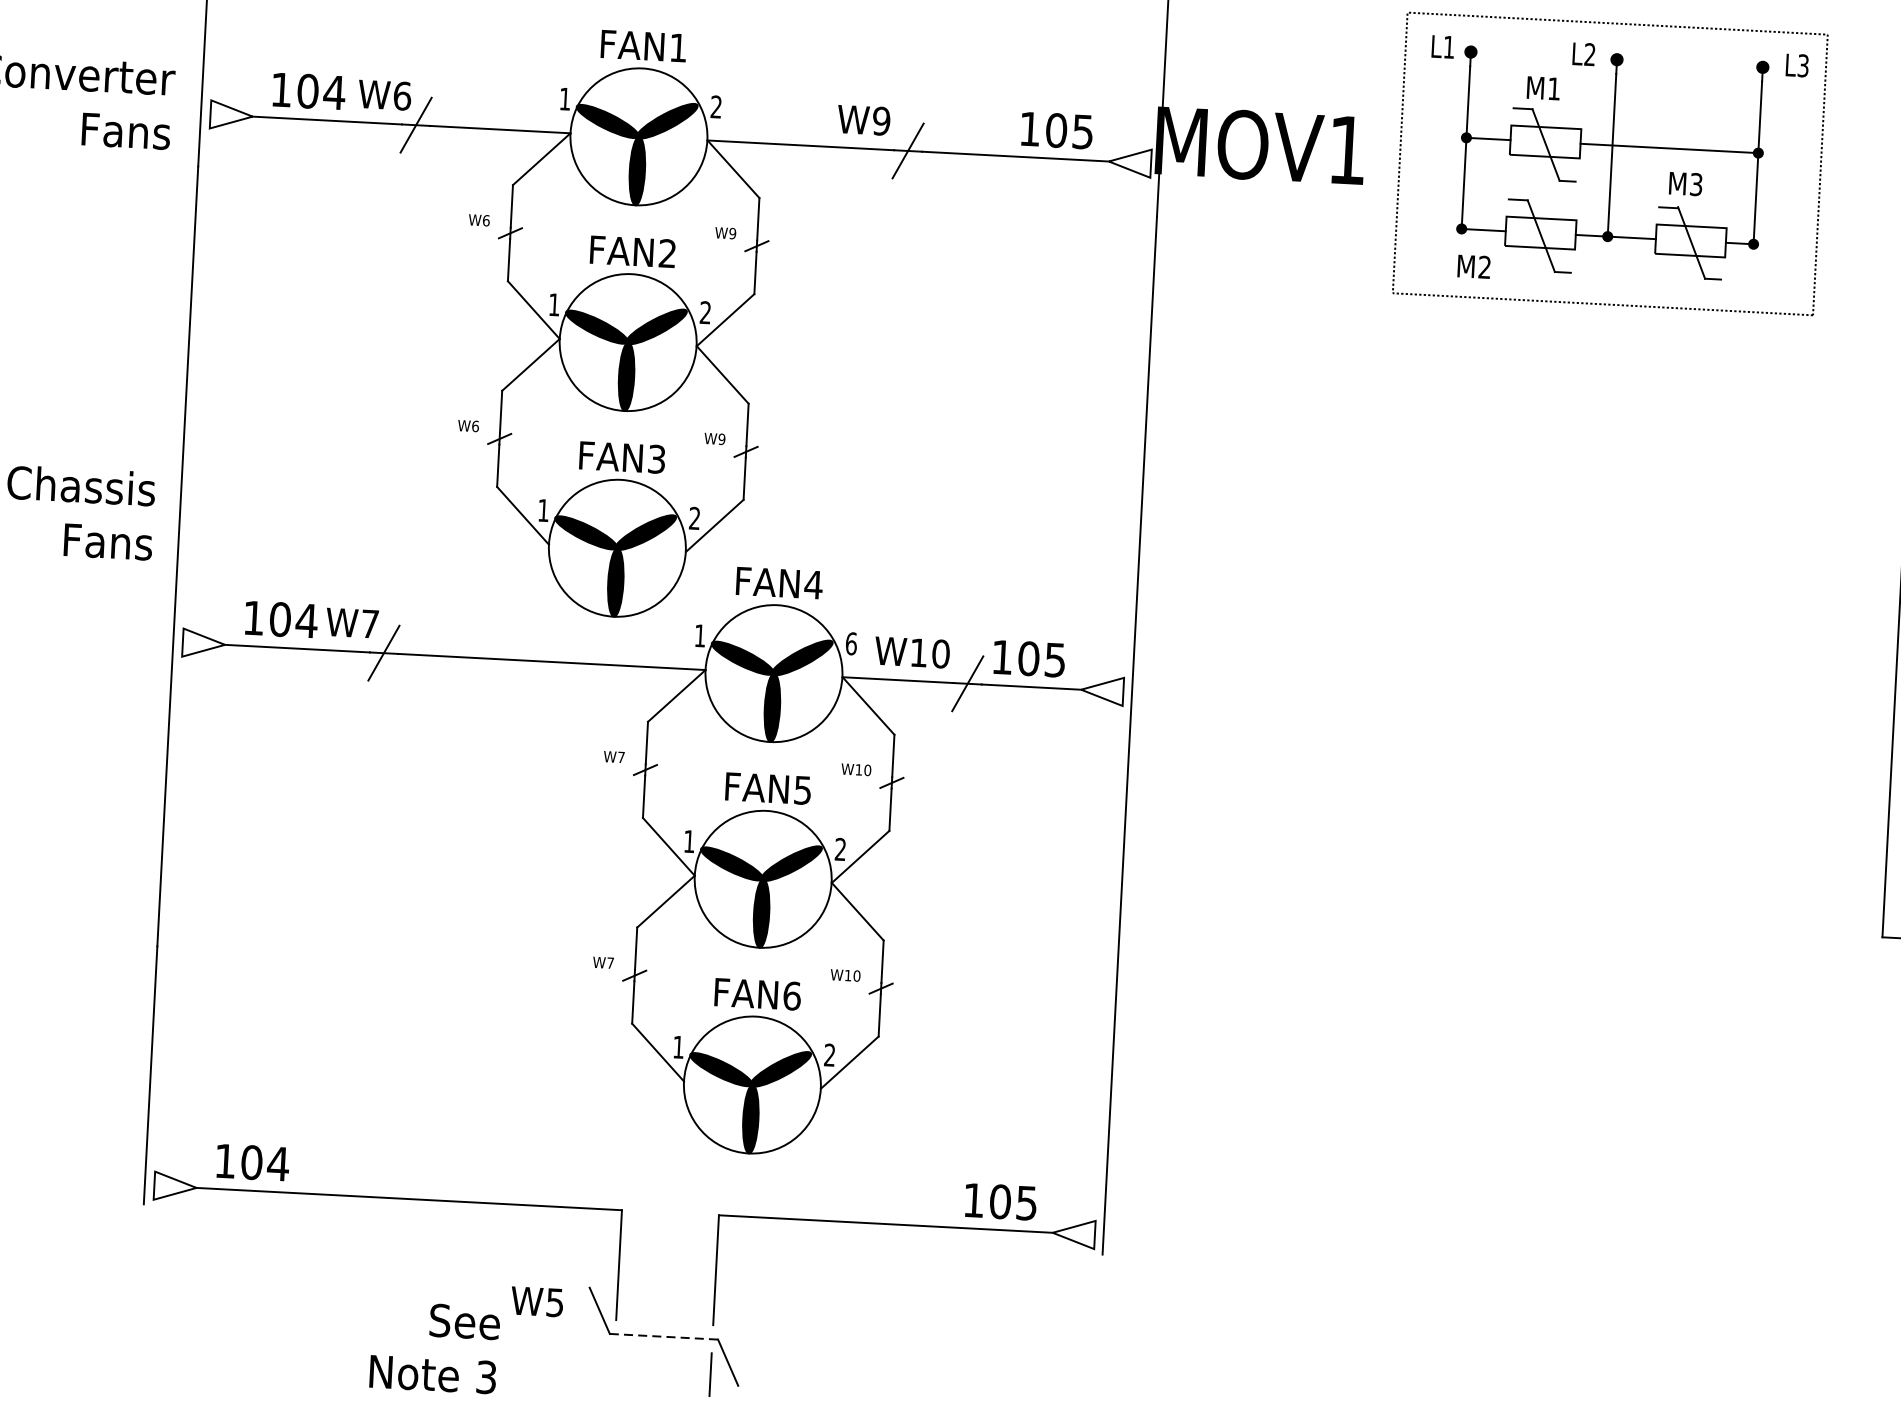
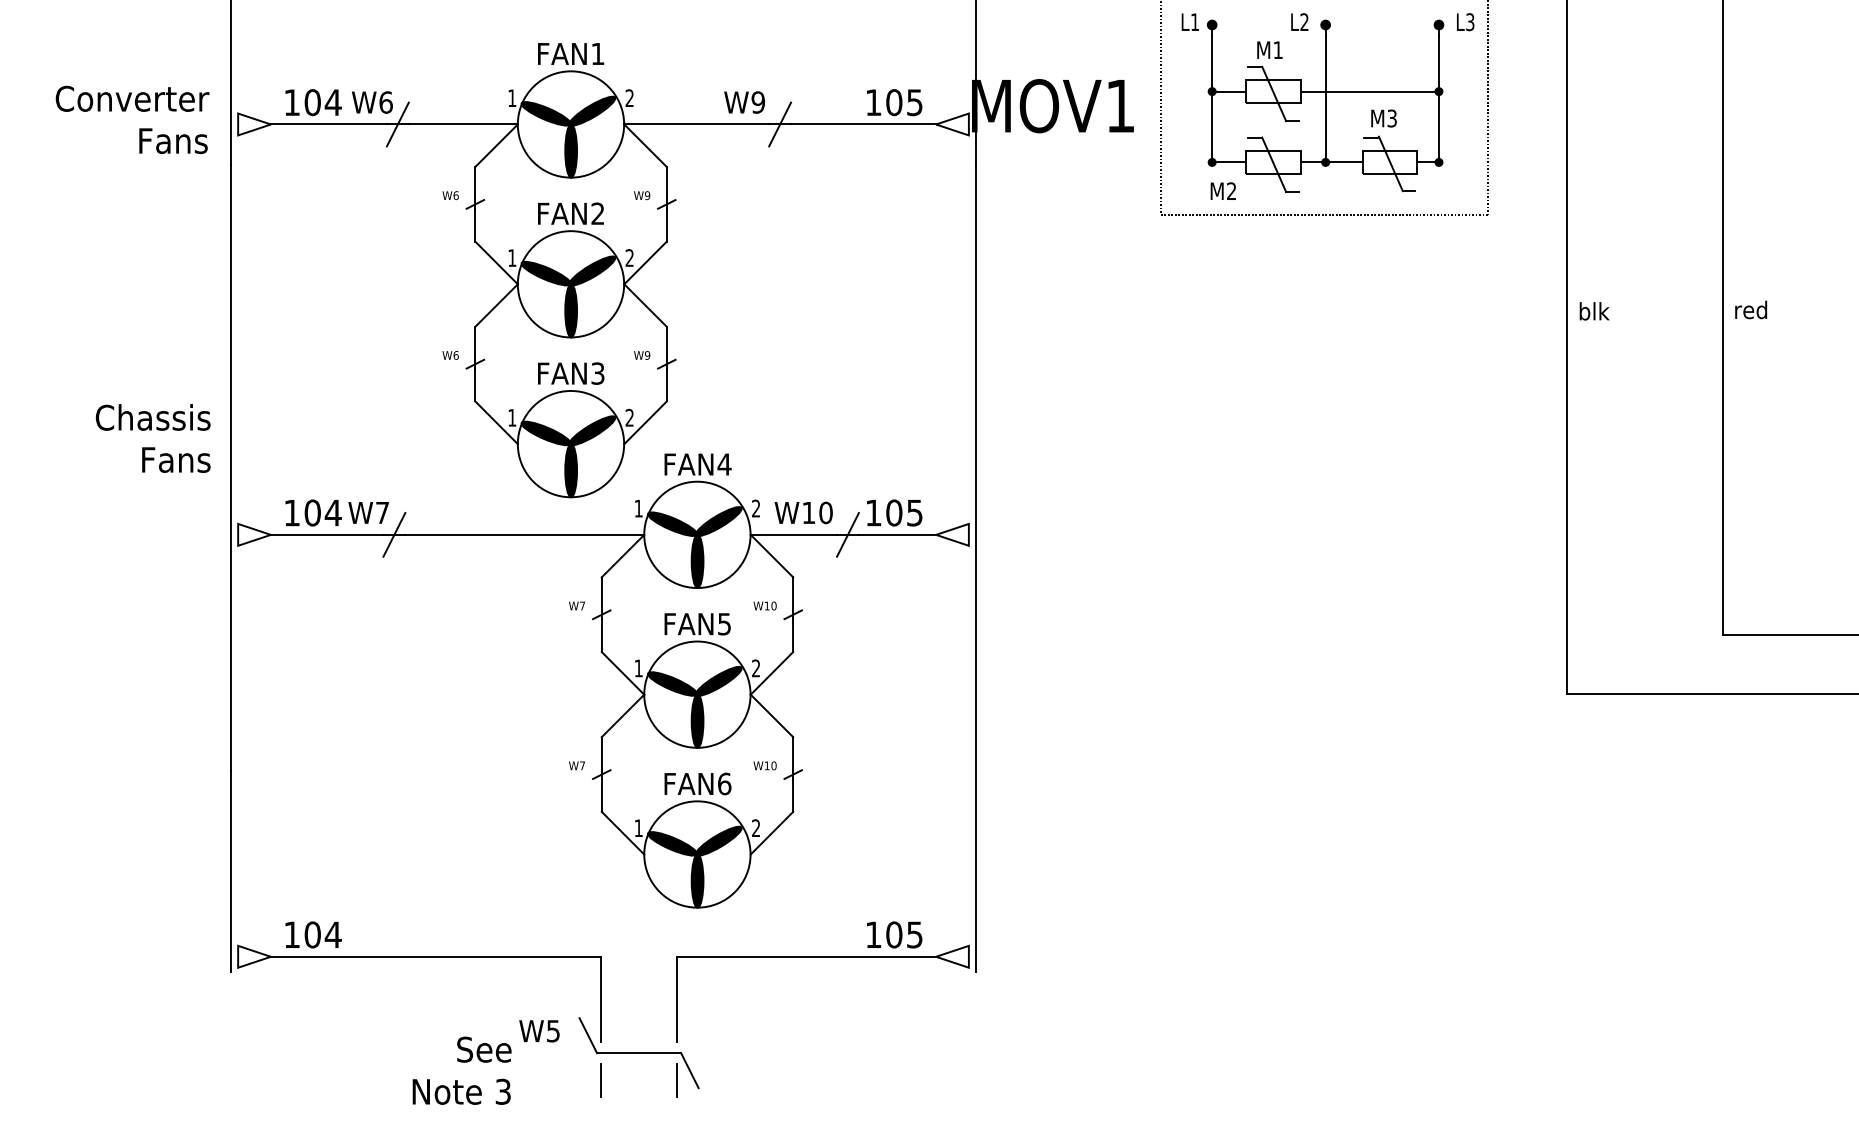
text: (851, 643) -> (756, 508), 6 -> 2
line: (664, 1337) -> (639, 1053), dashed -> solid
line: (613, 1369) -> (601, 1080), added

